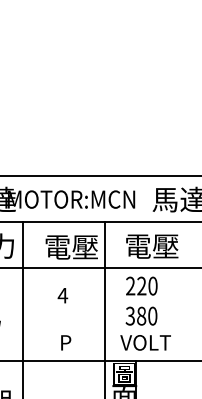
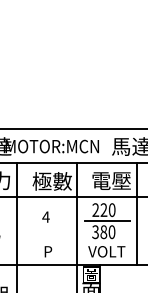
text: (70, 247) -> (51, 181), 電壓 -> 極數
line: (187, 290) -> (137, 213), added
line: (145, 301) -> (106, 221), added

